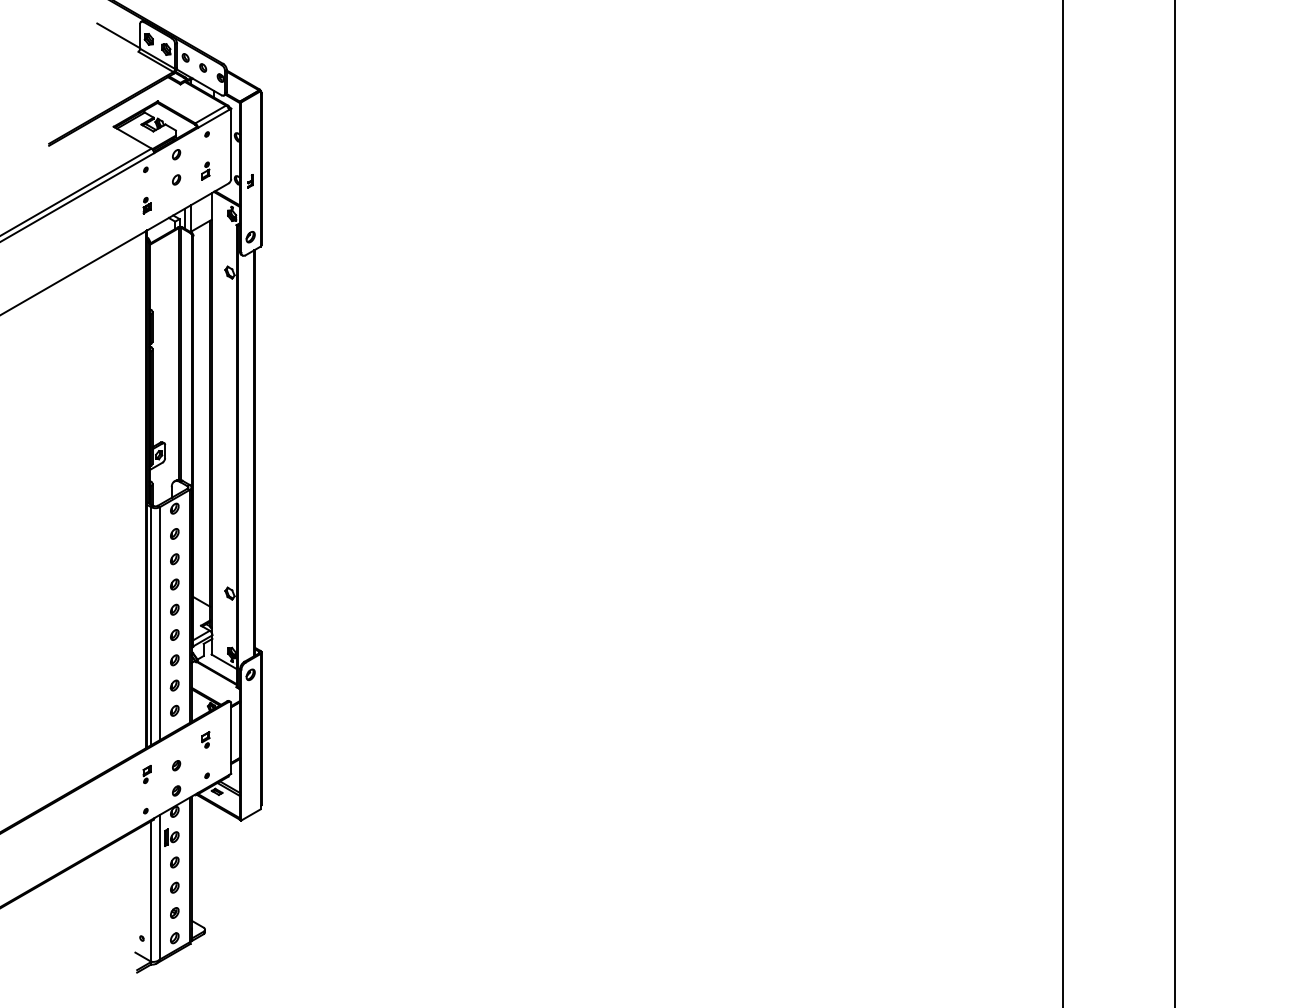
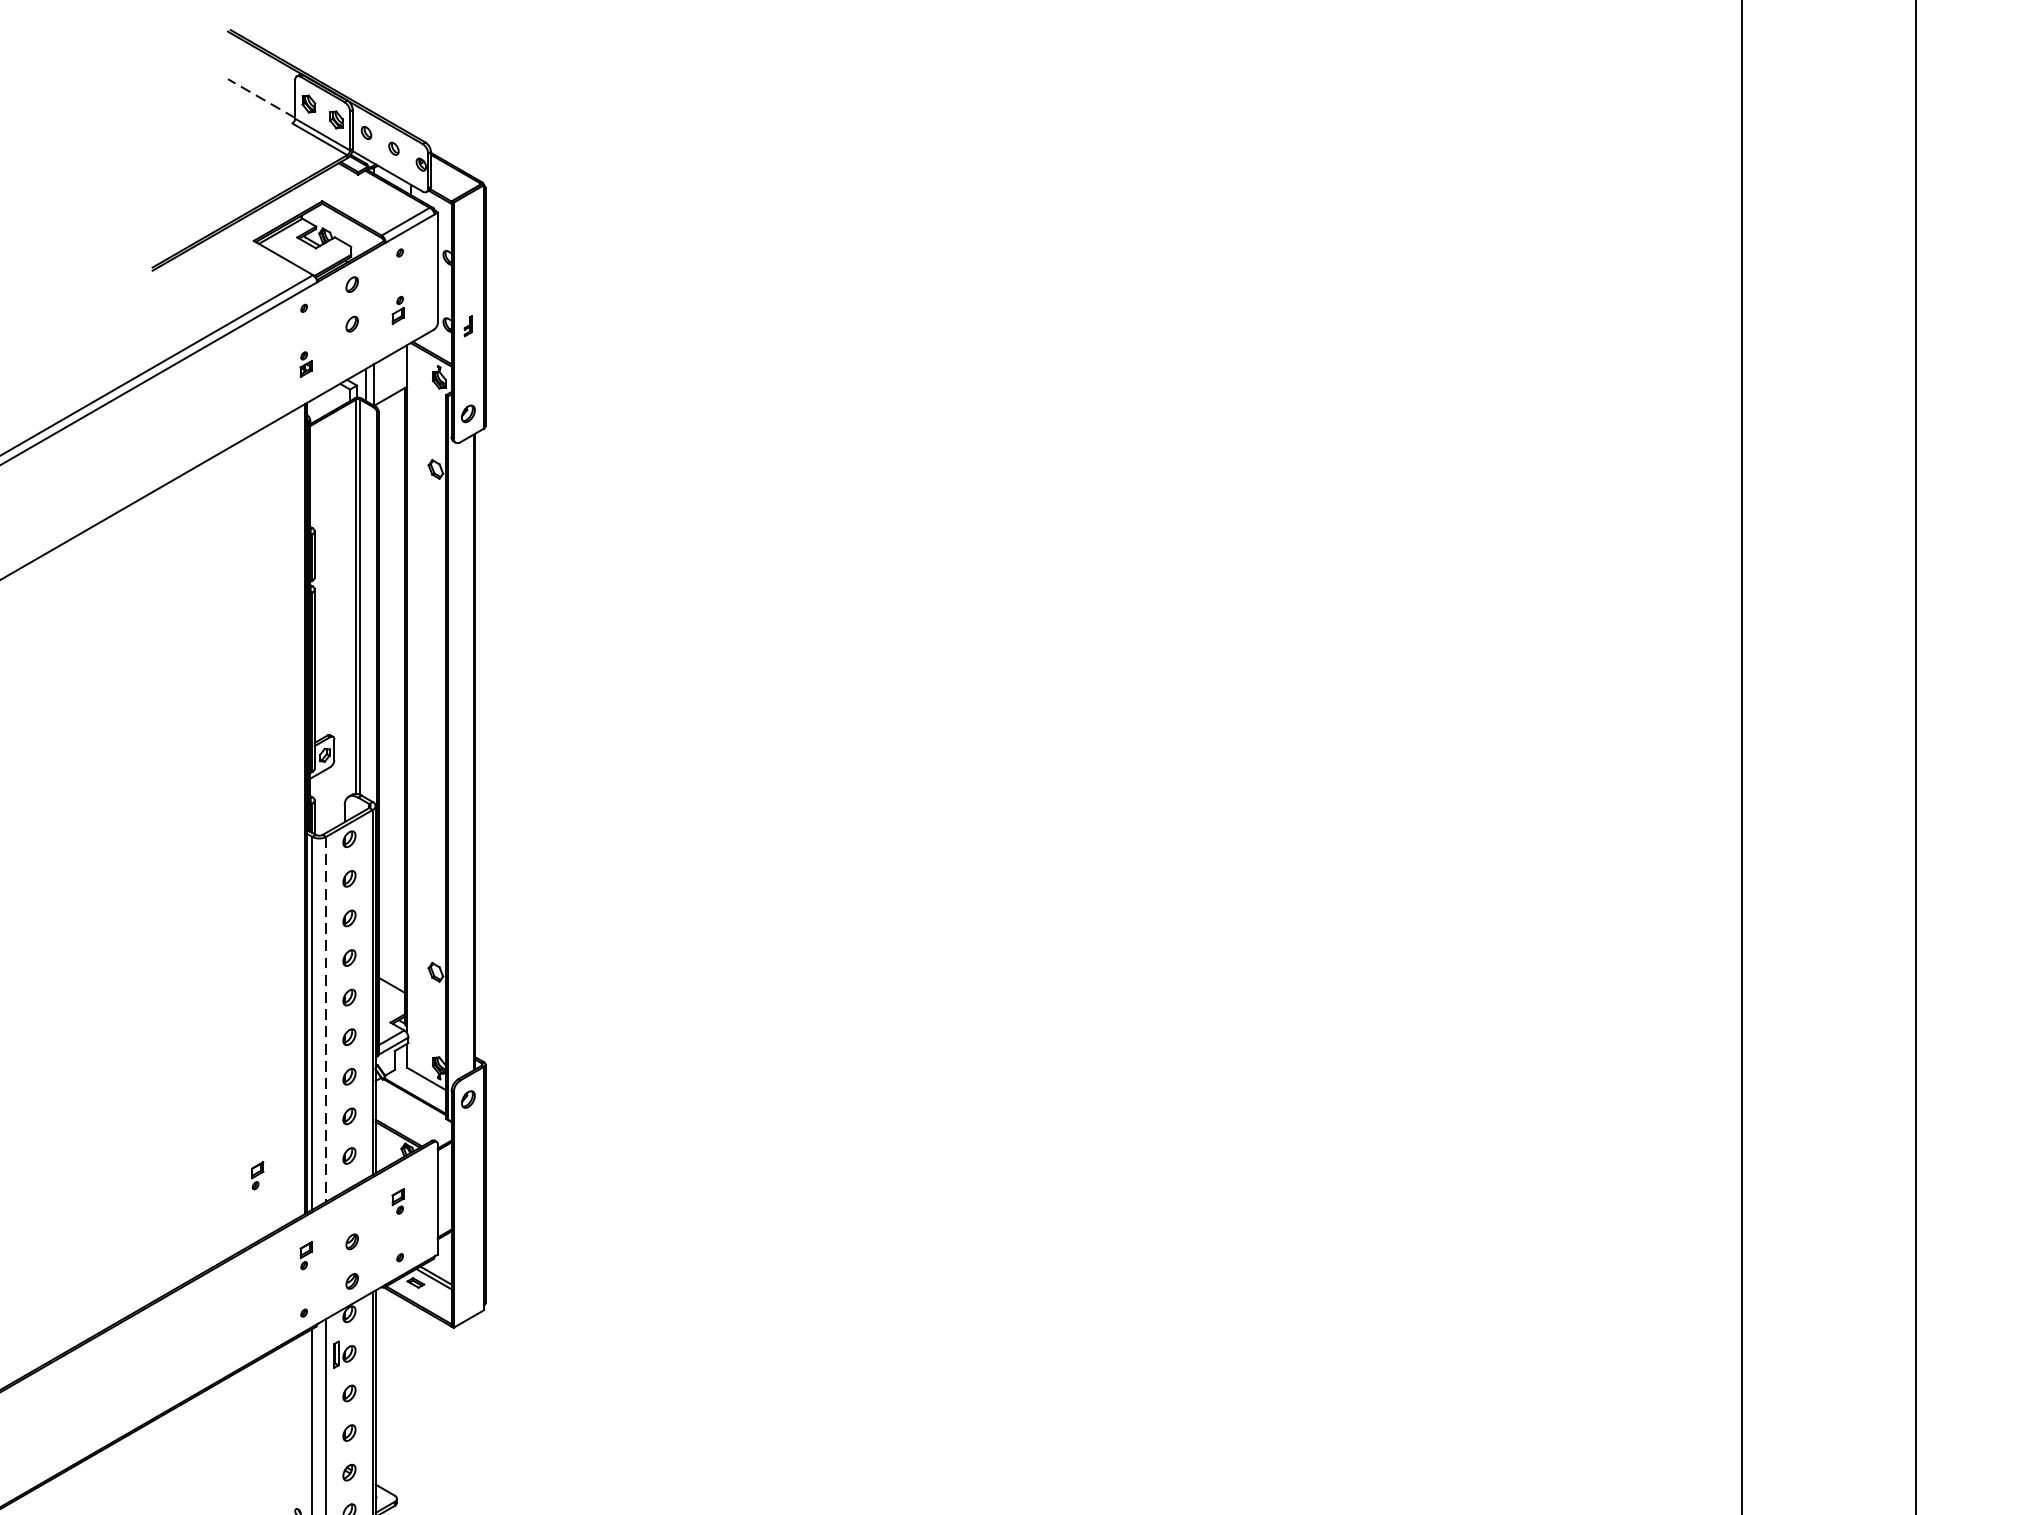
line: (118, 35) -> (261, 97), solid -> dashed
line: (159, 624) -> (325, 1020), solid -> dashed
part: (115, 723) -> (256, 1175), added

